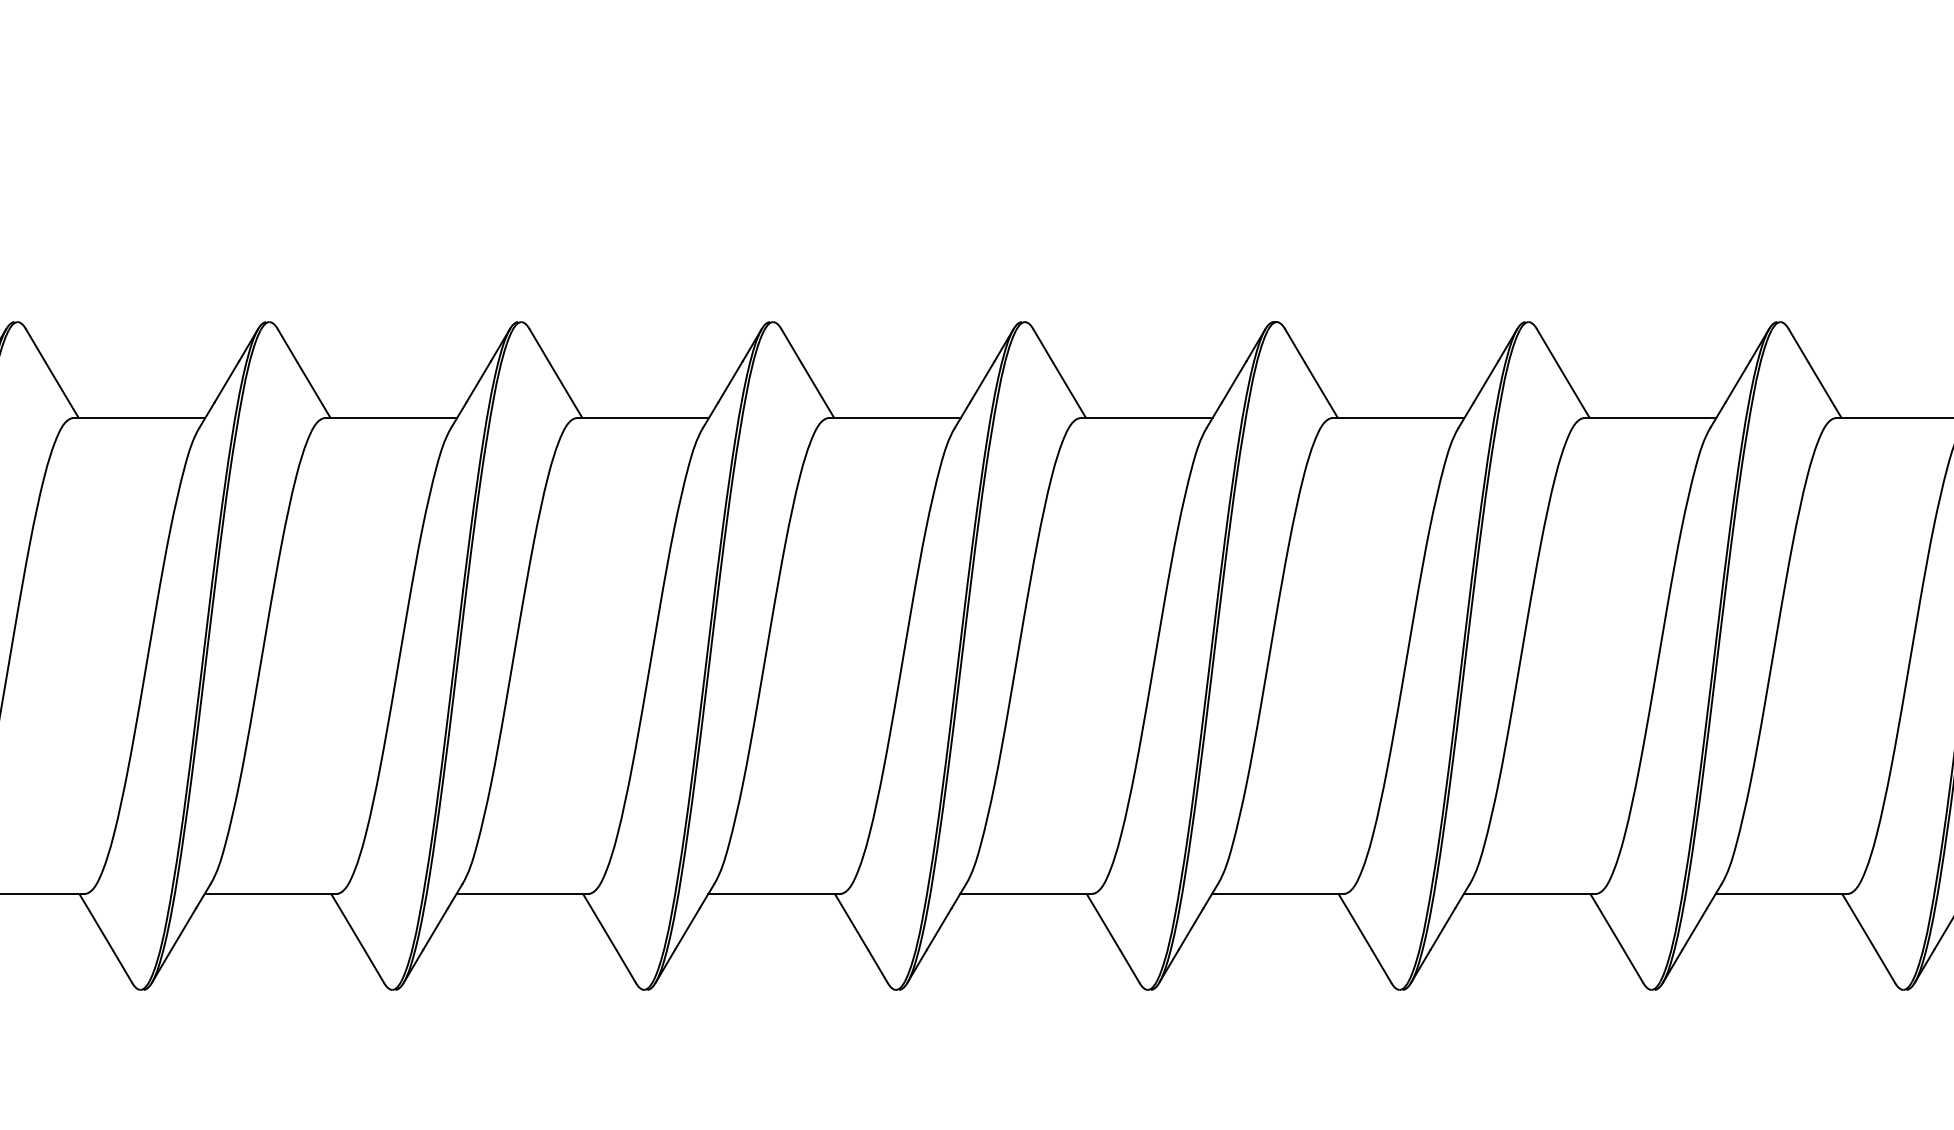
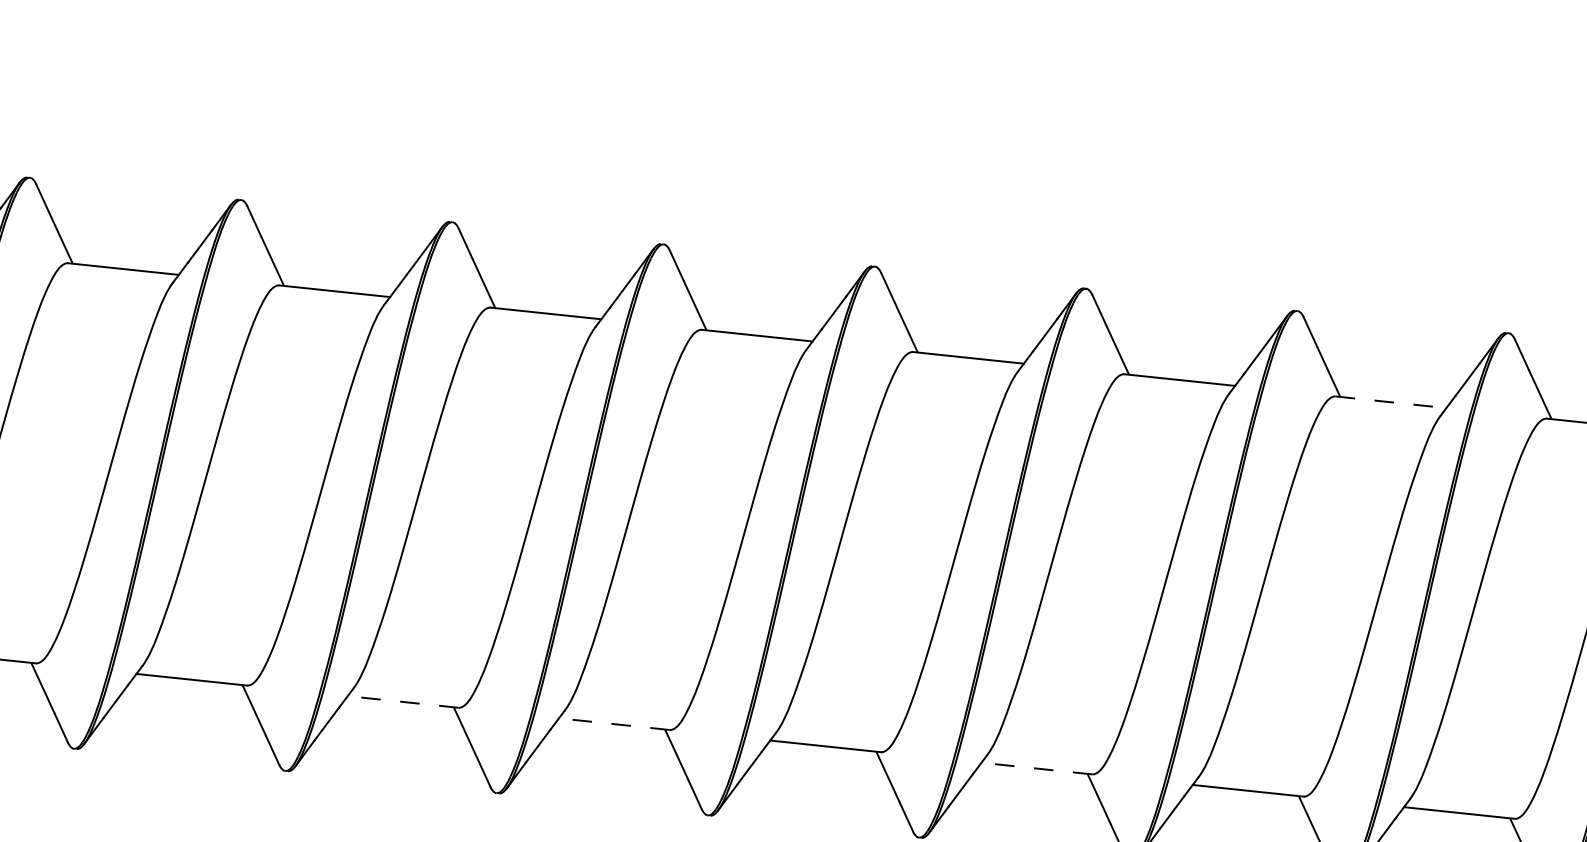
line: (1650, 418) -> (1391, 402), solid -> dashed
line: (522, 893) -> (403, 701), solid -> dashed
line: (773, 893) -> (613, 723), solid -> dashed
line: (1277, 893) -> (1036, 768), solid -> dashed

